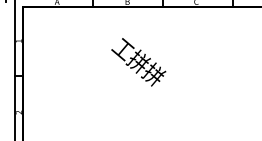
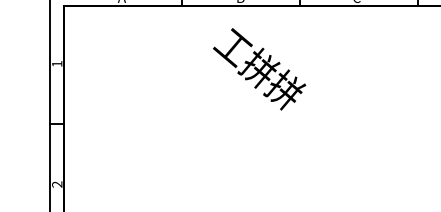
text: (138, 62) -> (259, 69), moved

